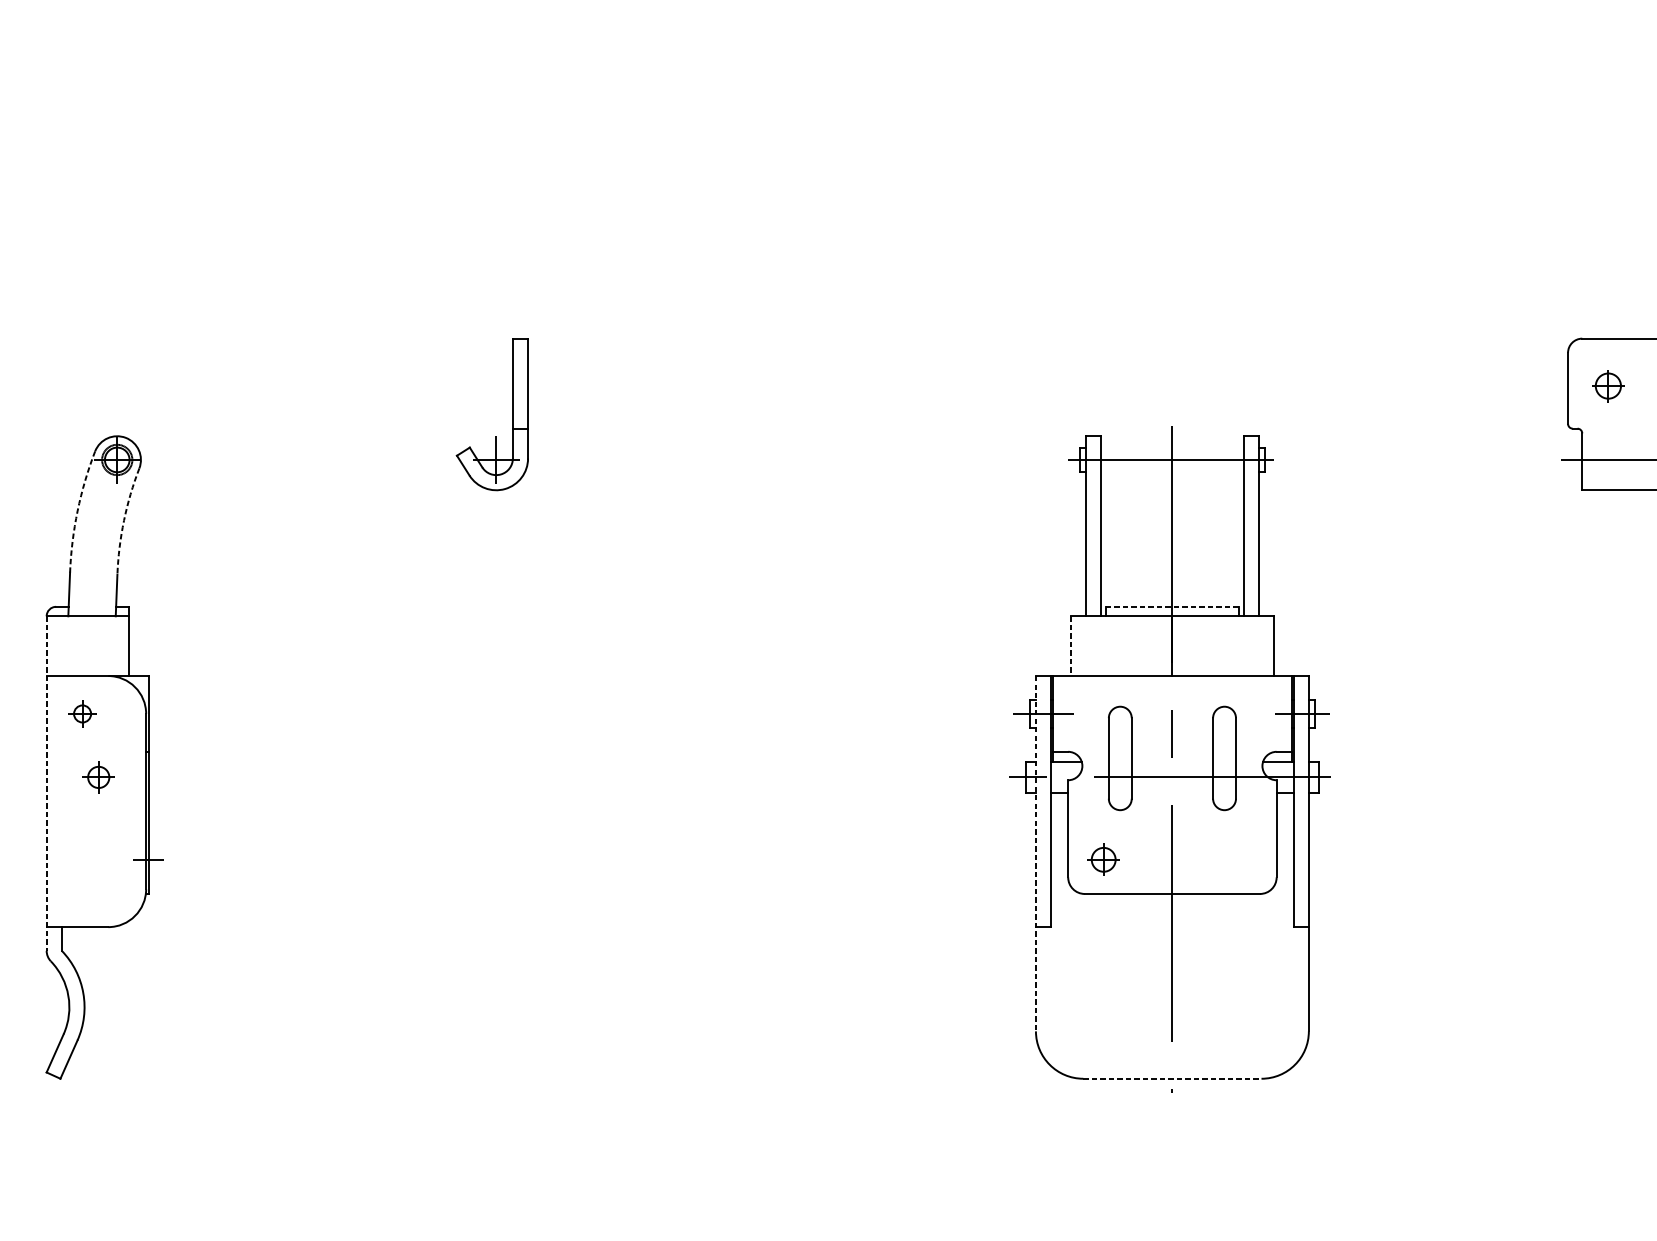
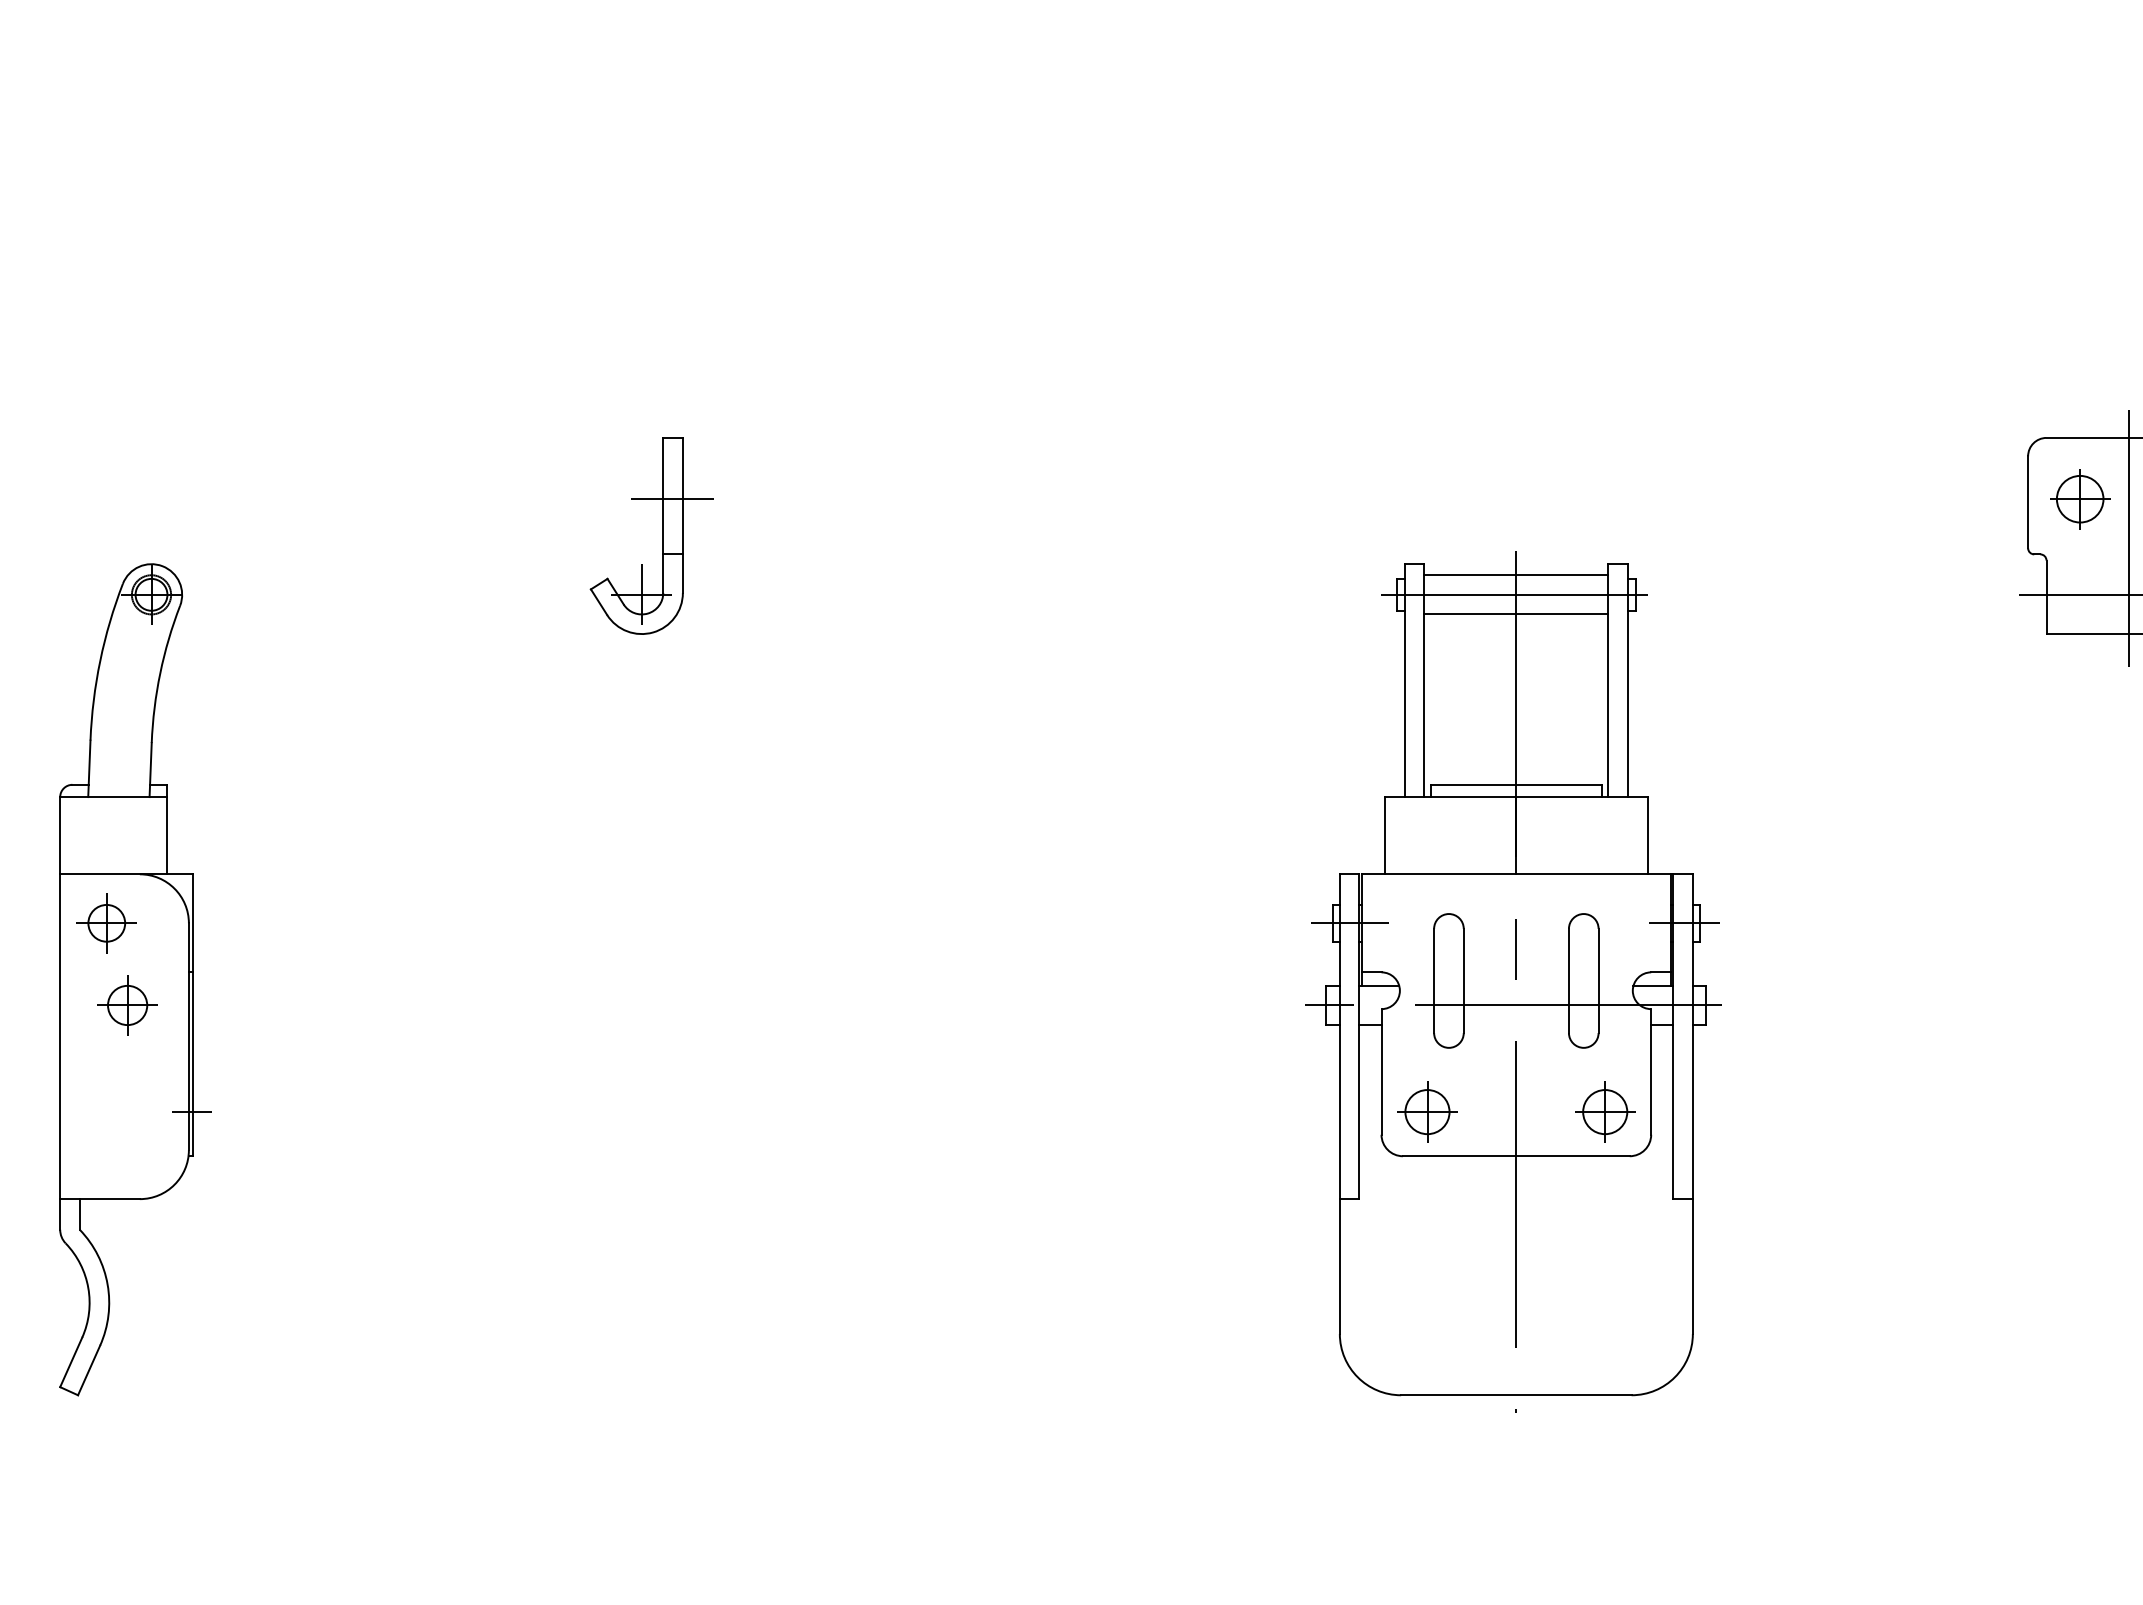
line: (520, 386) -> (672, 499), added
part: (1608, 386) -> (2080, 499), size x1.43
line: (1646, 416) -> (2129, 538), added
line: (1172, 445) -> (1516, 575), added
line: (1172, 475) -> (1516, 614), added
arc: (77, 510) -> (100, 660), dashed -> solid
arc: (124, 520) -> (160, 673), dashed -> solid
line: (1172, 606) -> (1516, 784), dashed -> solid
line: (1070, 646) -> (1384, 835), dashed -> solid
part: (82, 714) -> (106, 923), size x1.67
part: (98, 777) -> (127, 1005), size x1.43
line: (46, 783) -> (60, 1013), dashed -> solid
line: (1035, 853) -> (1339, 1104), dashed -> solid
part: (1103, 859) -> (1427, 1111), size x1.43
part: (1241, 859) -> (1605, 1111), added
line: (1172, 1078) -> (1516, 1395), dashed -> solid

